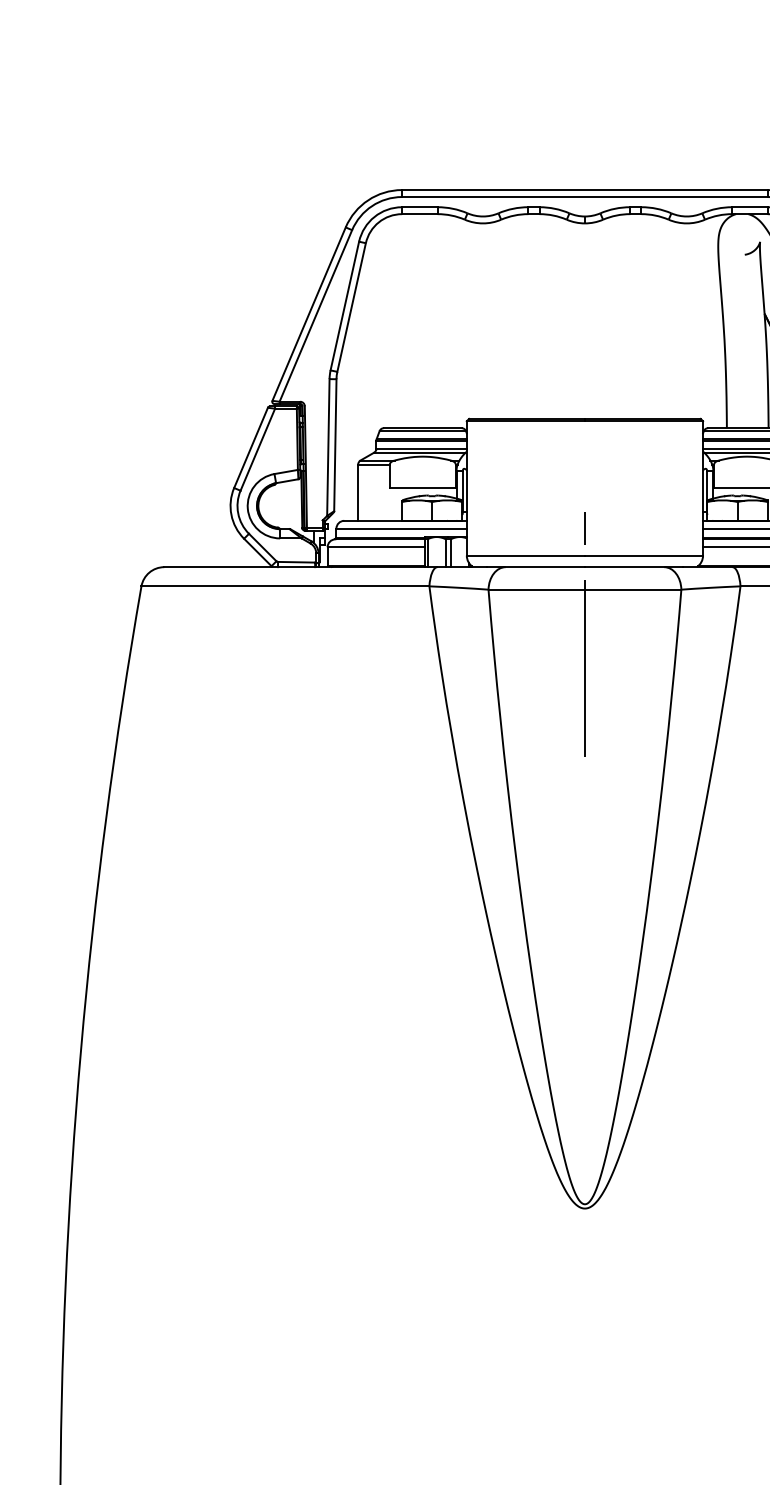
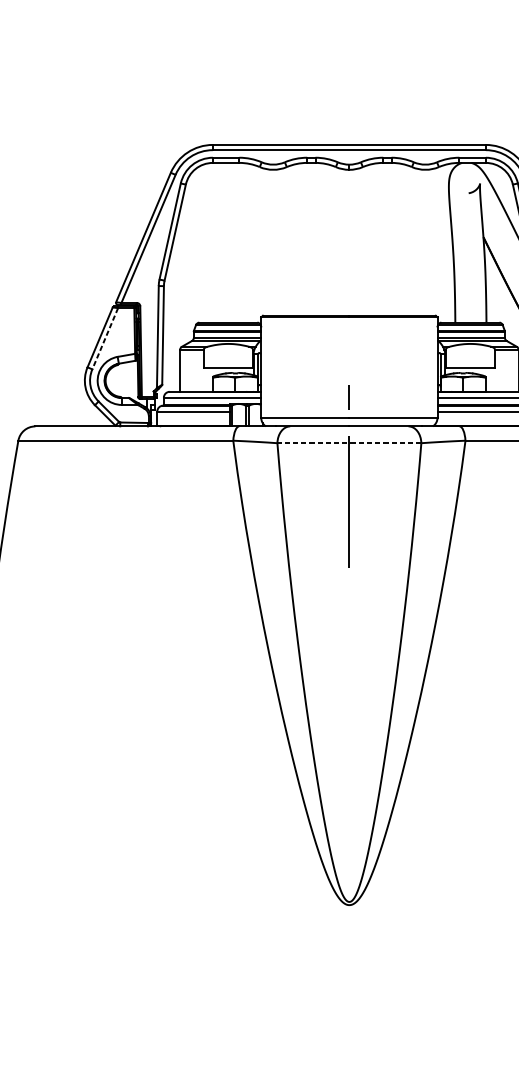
line: (257, 450) -> (104, 339), solid -> dashed
line: (584, 589) -> (349, 443), solid -> dashed

